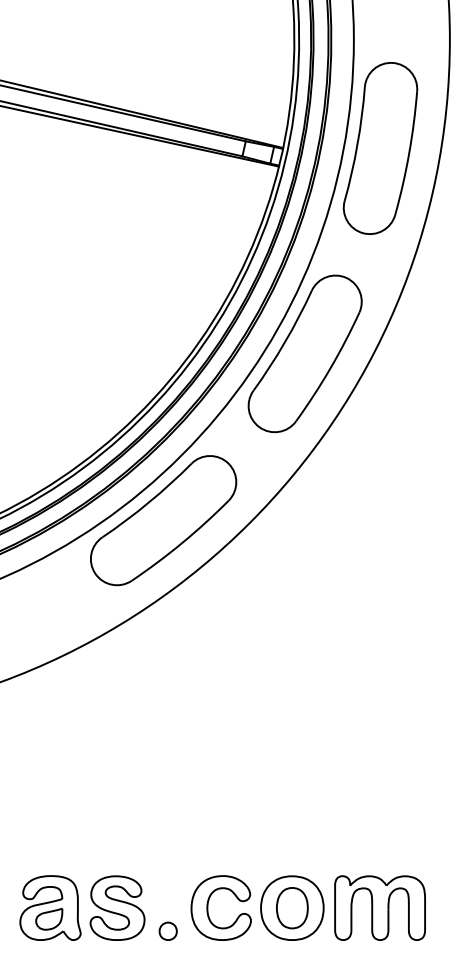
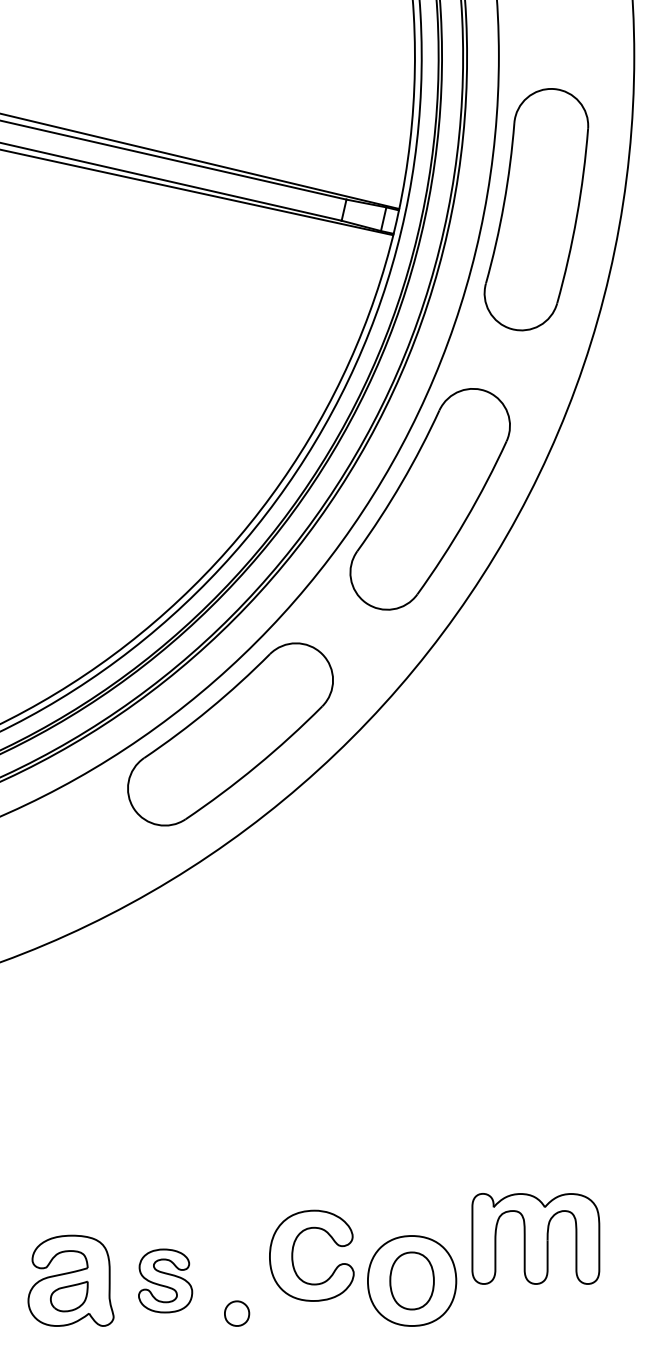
part: (117, 907) -> (165, 1280), size x0.7
part: (208, 907) -> (293, 1255), moved
part: (379, 907) -> (535, 1238), moved

